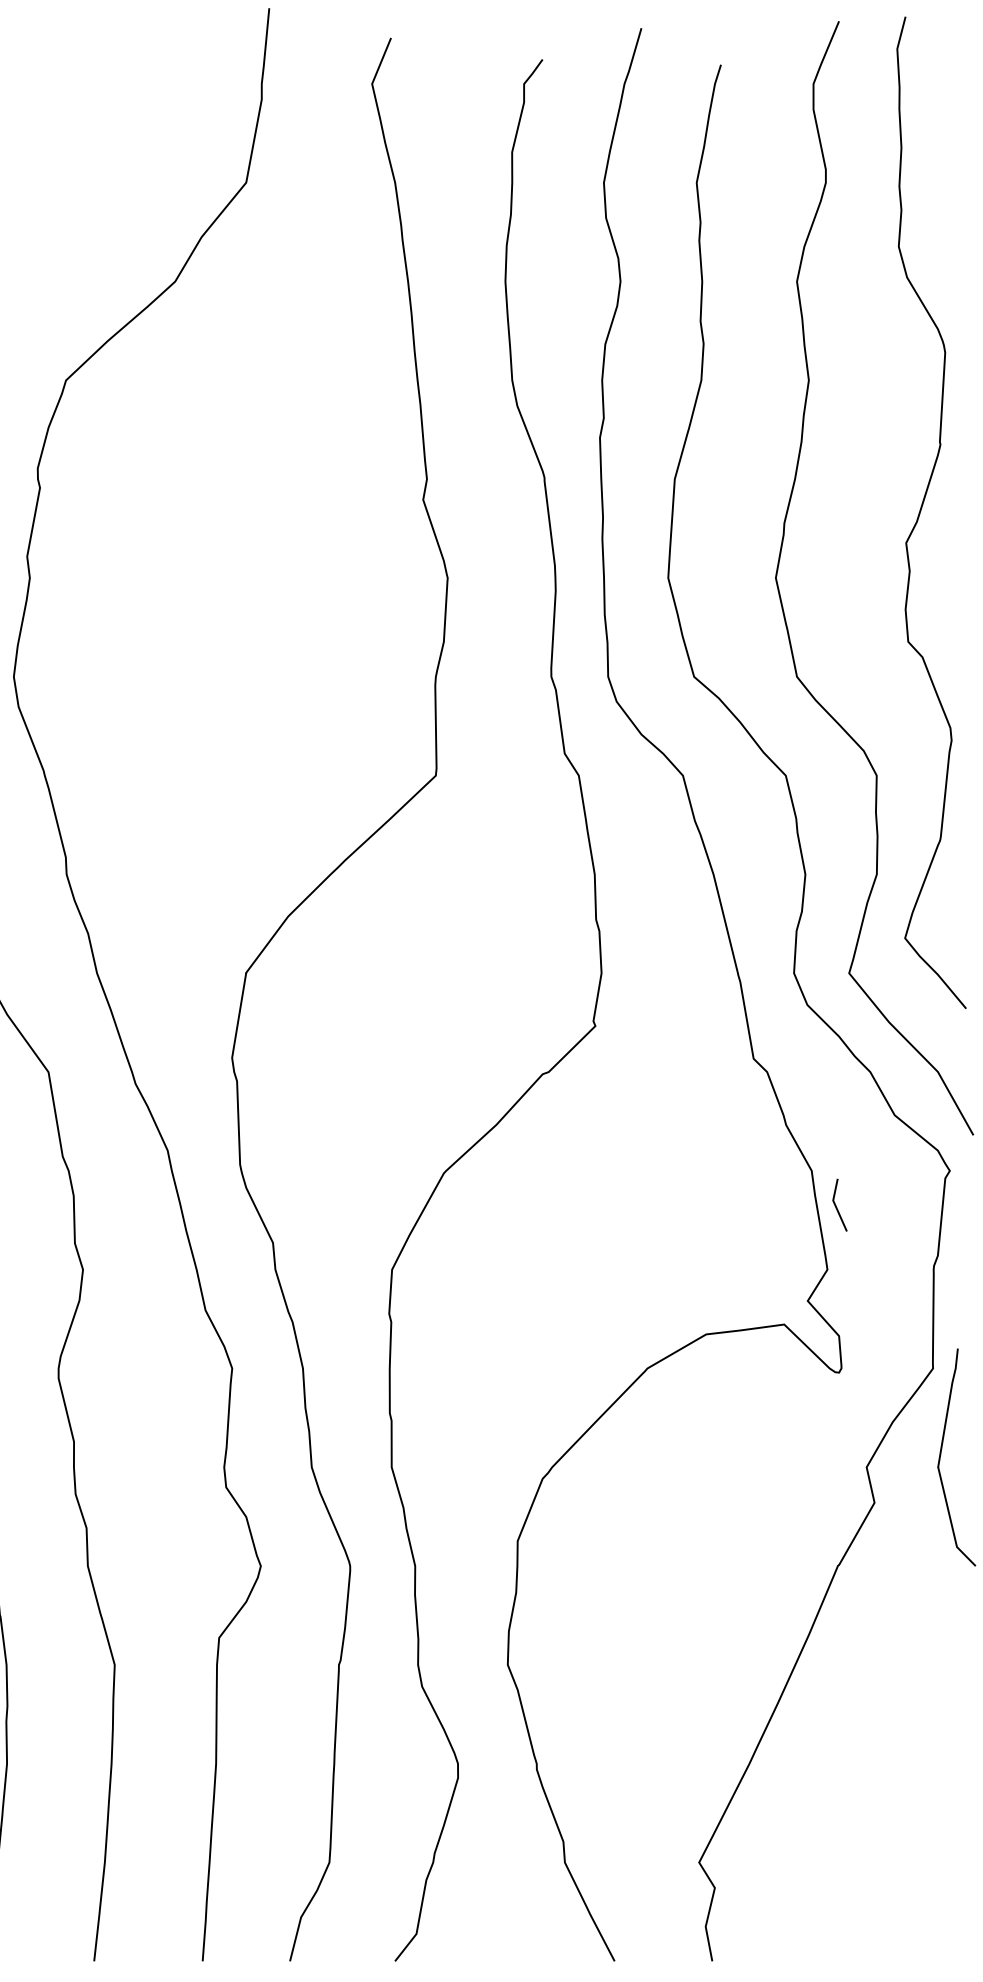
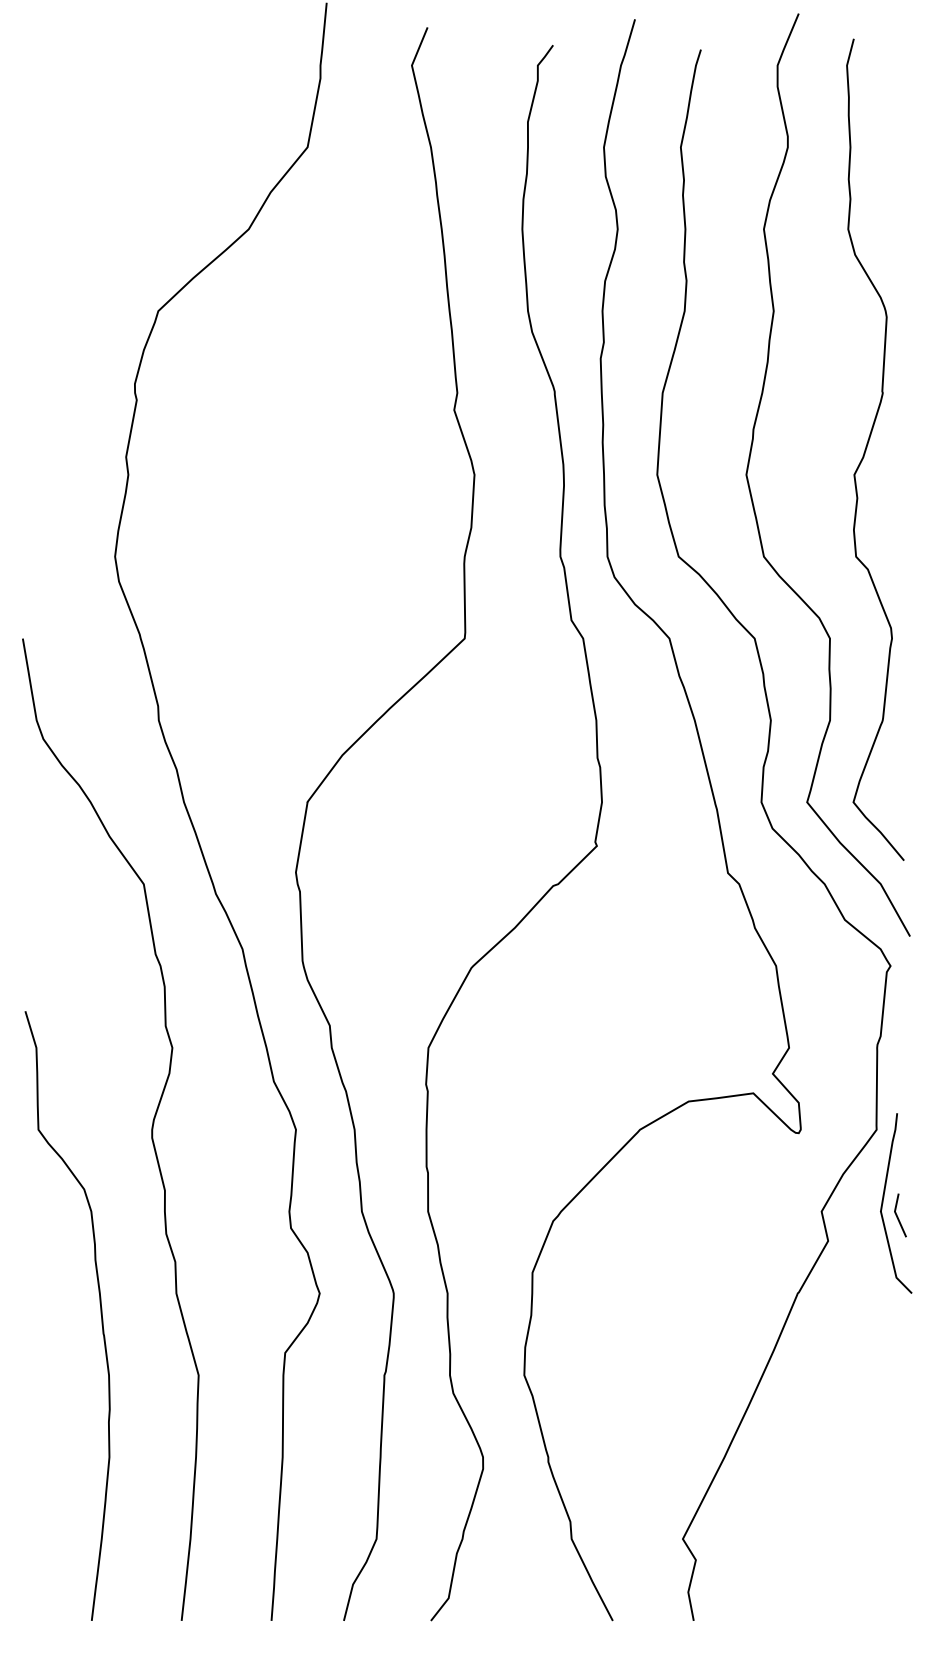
curve: (922, 510) -> (867, 447), moved
line: (837, 1206) -> (898, 1216), moved

